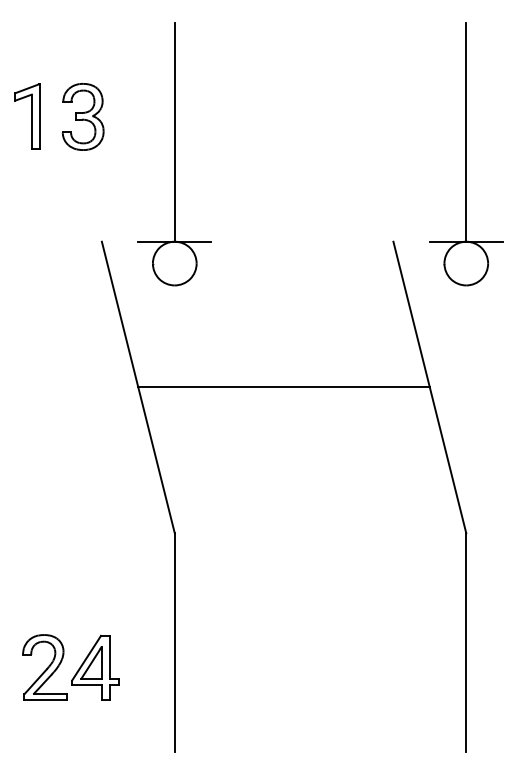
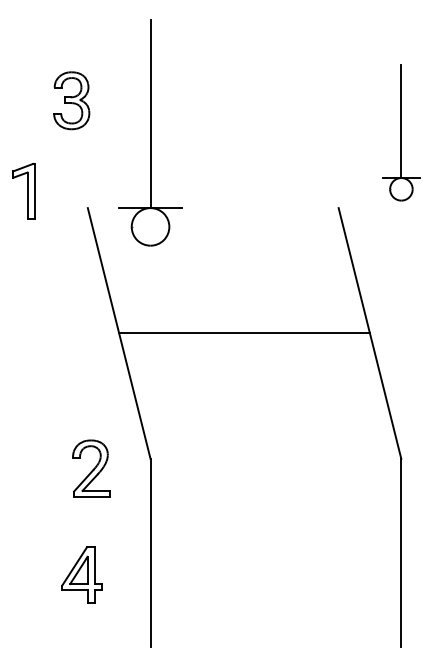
part: (27, 115) -> (23, 190), moved
part: (466, 153) -> (401, 132), size x0.6
part: (44, 667) -> (91, 468), moved

